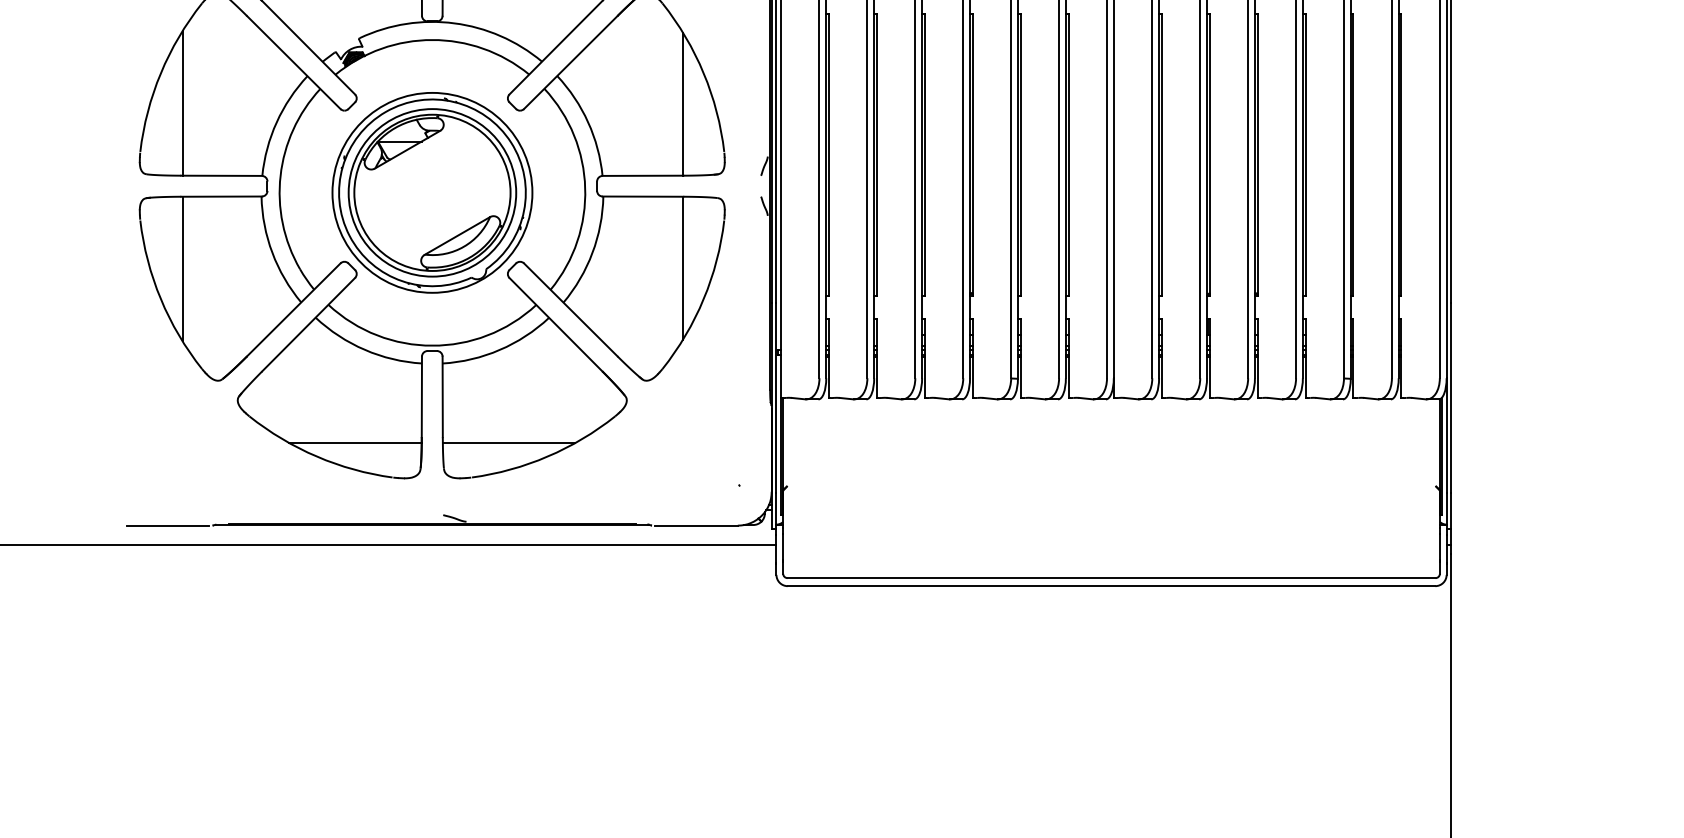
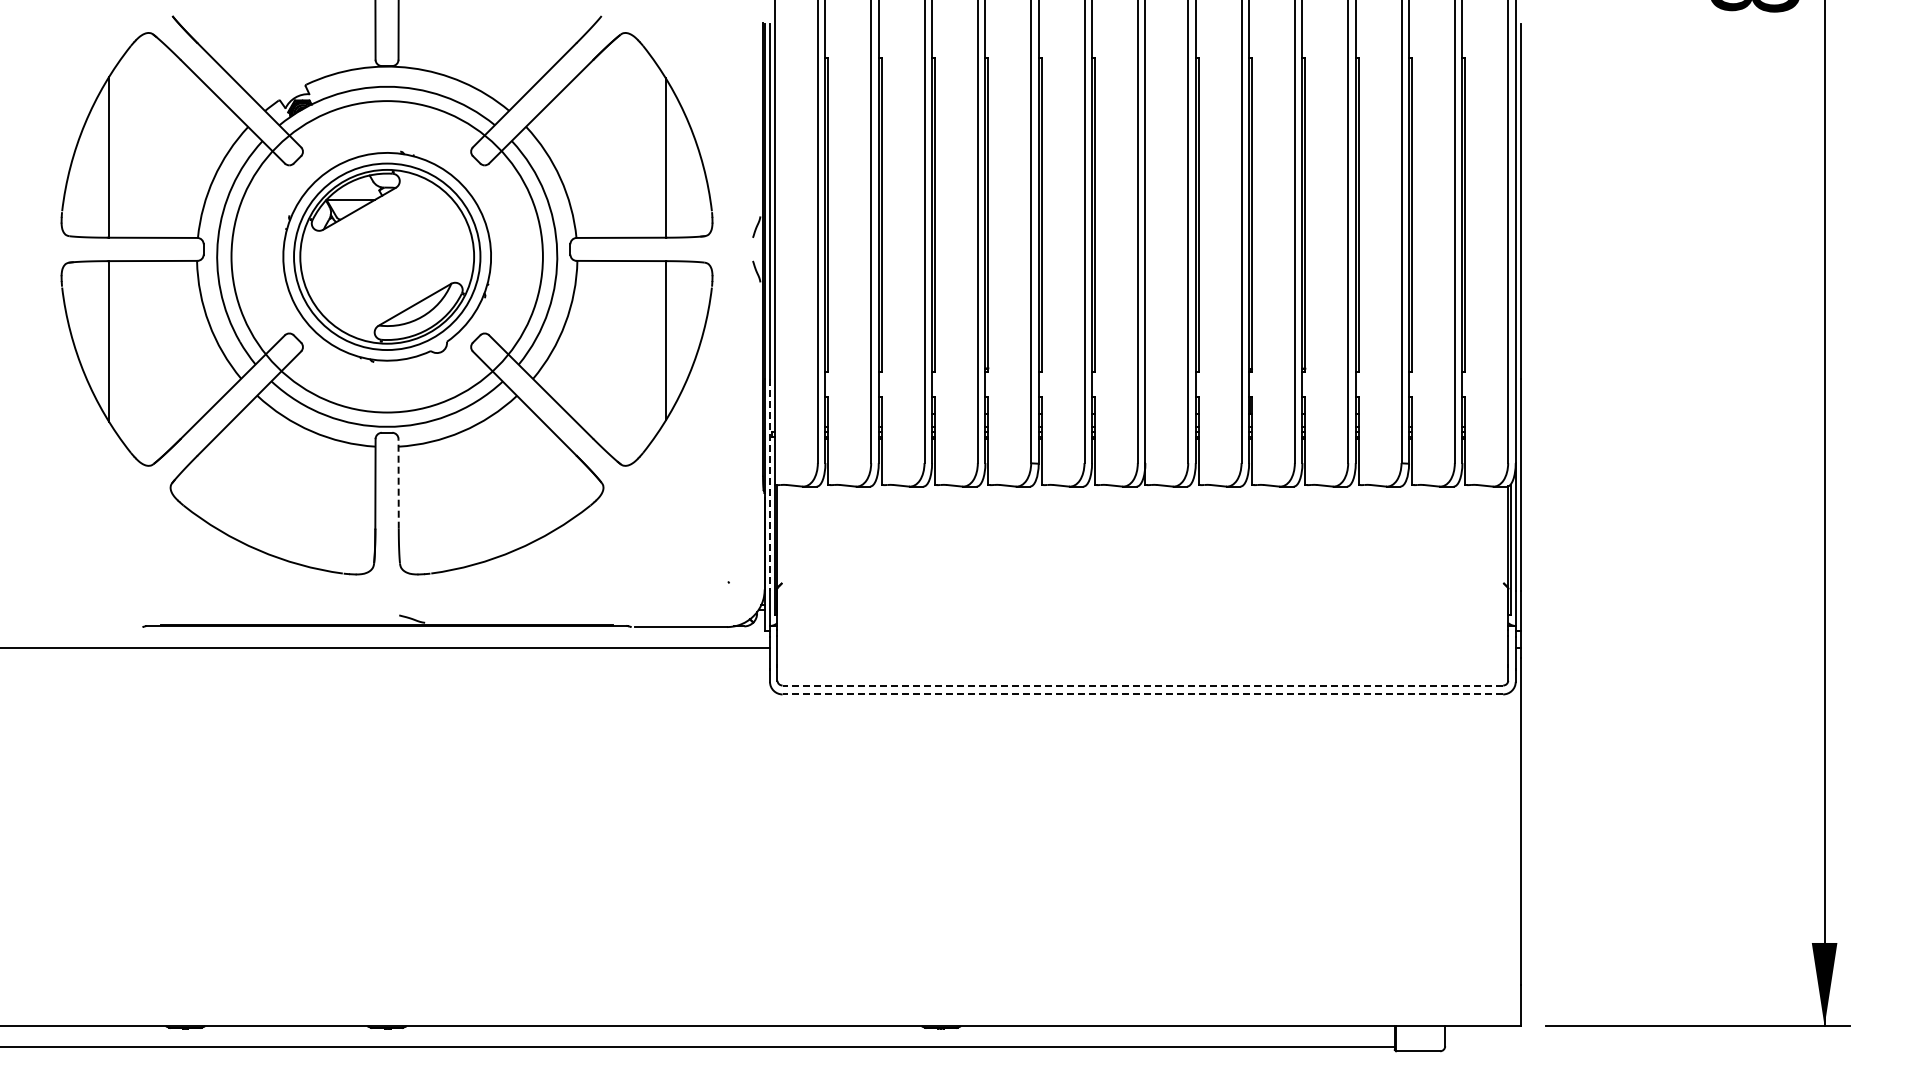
circle: (432, 192) -> (387, 256), size x1.4
line: (442, 396) -> (398, 483), solid -> dashed
line: (776, 397) -> (770, 484), solid -> dashed
line: (355, 443) -> (301, 535), removed
line: (509, 443) -> (472, 535), removed
line: (167, 525) -> (92, 627), removed
line: (1111, 578) -> (1142, 685), solid -> dashed
line: (1111, 586) -> (1142, 694), solid -> dashed

